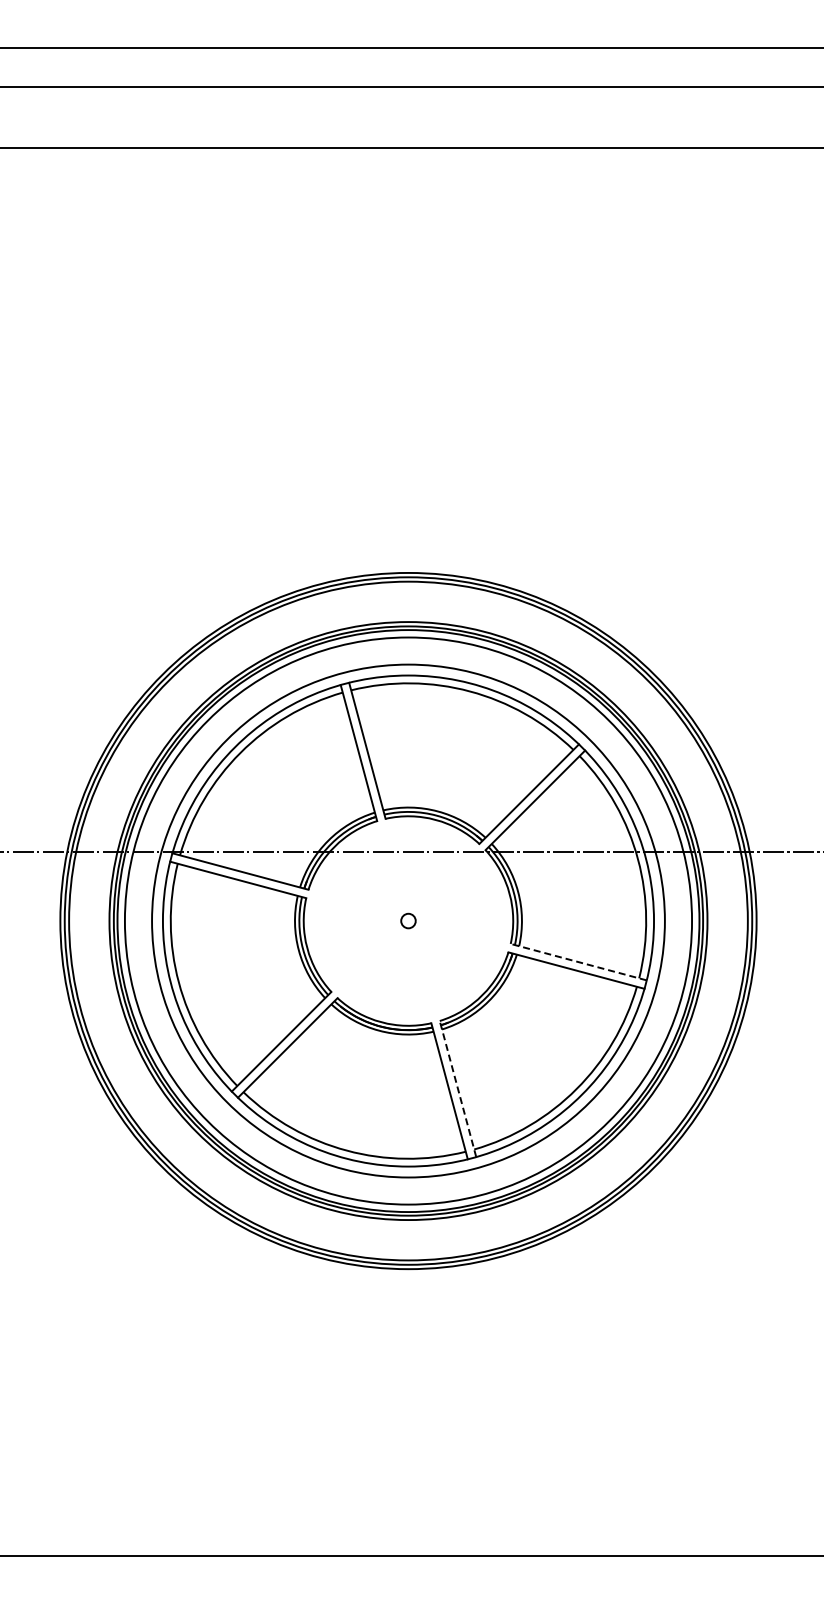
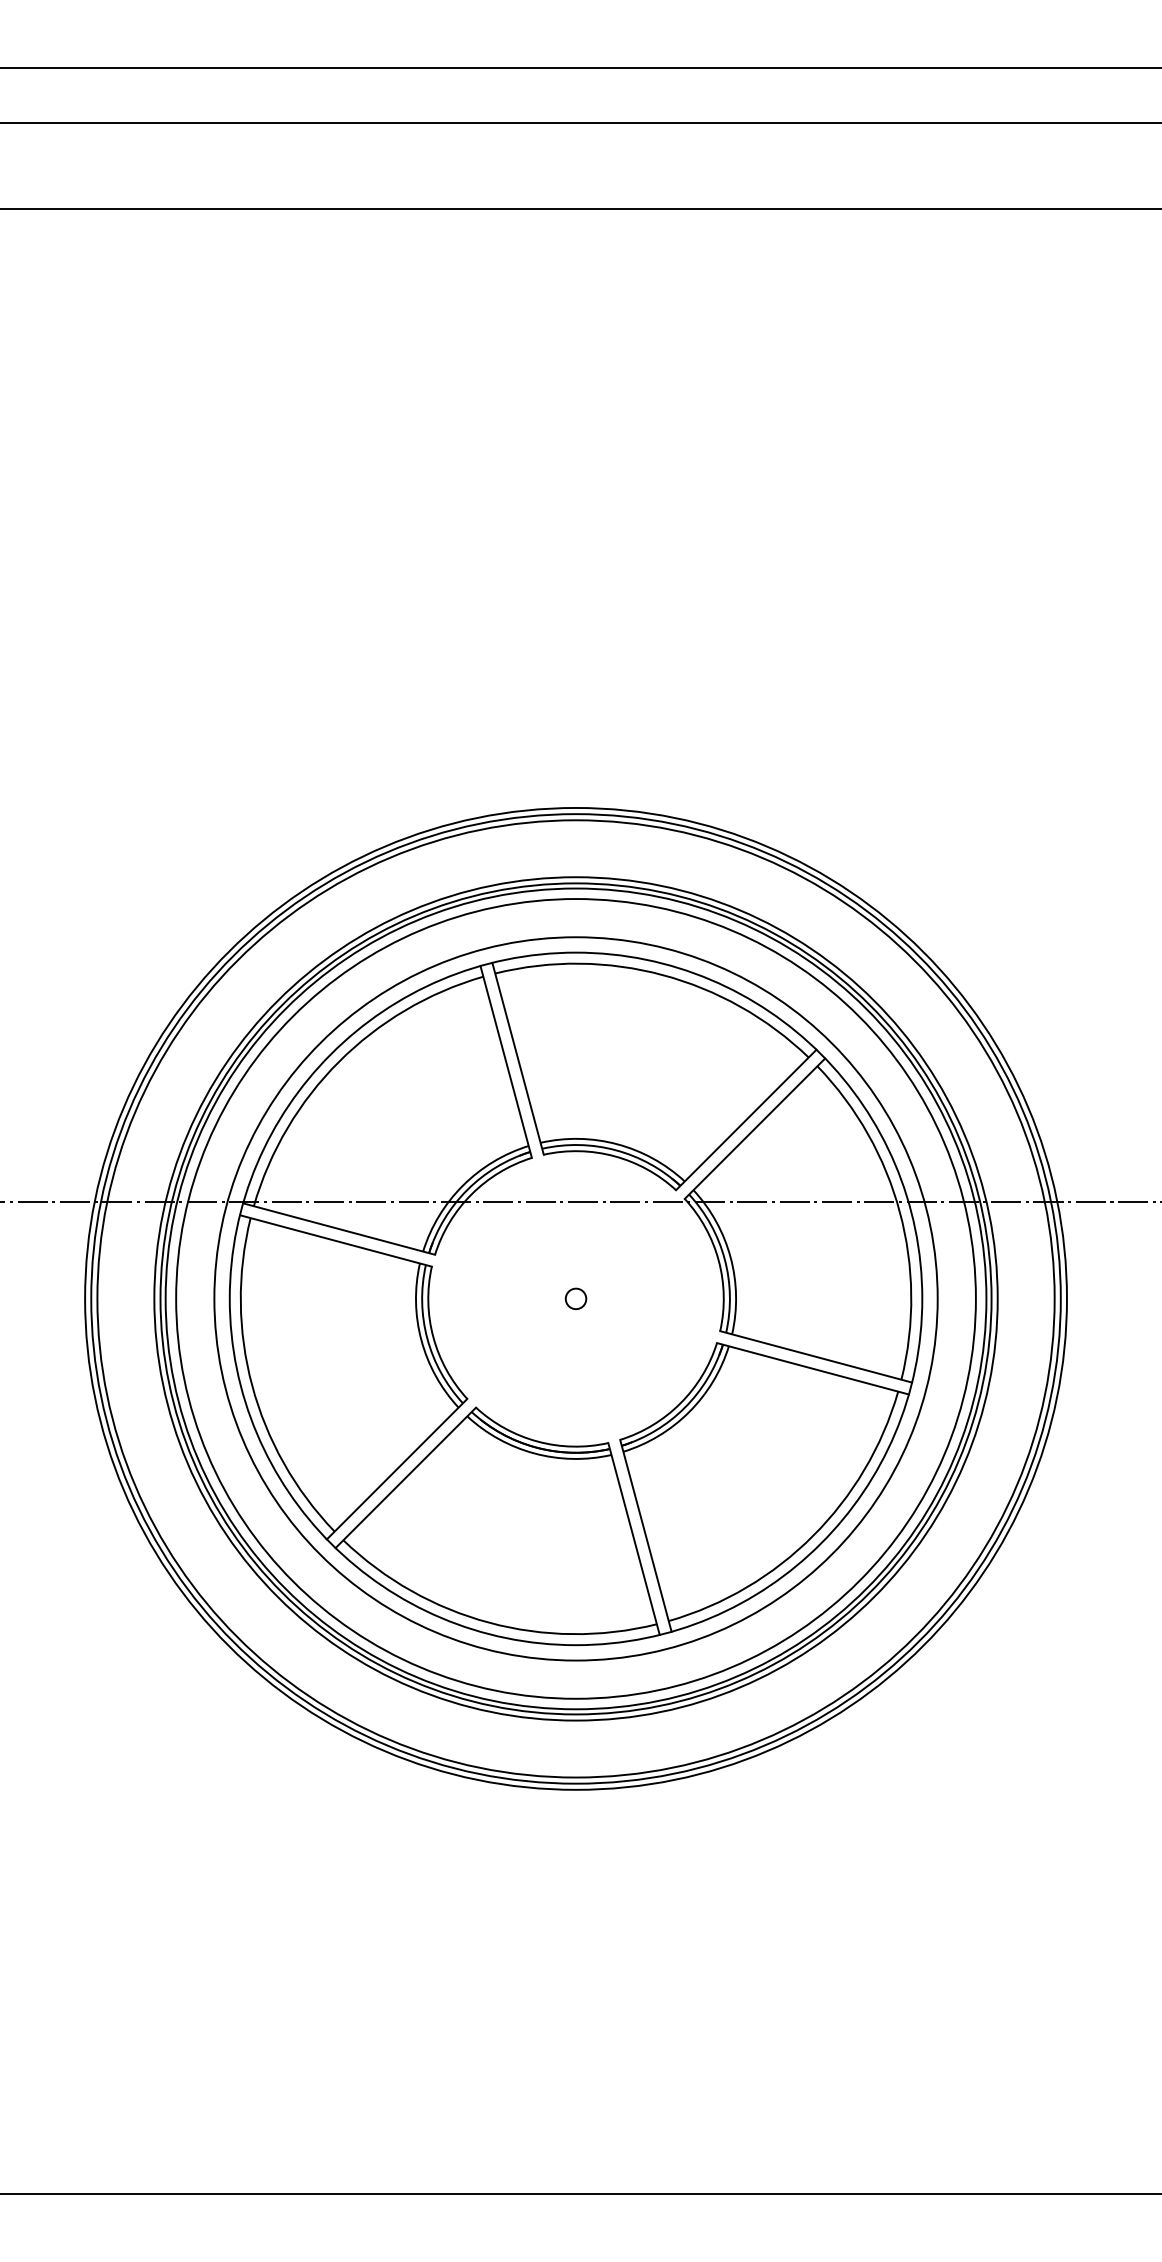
line: (578, 962) -> (815, 1357), dashed -> solid
line: (457, 1088) -> (645, 1535), dashed -> solid

